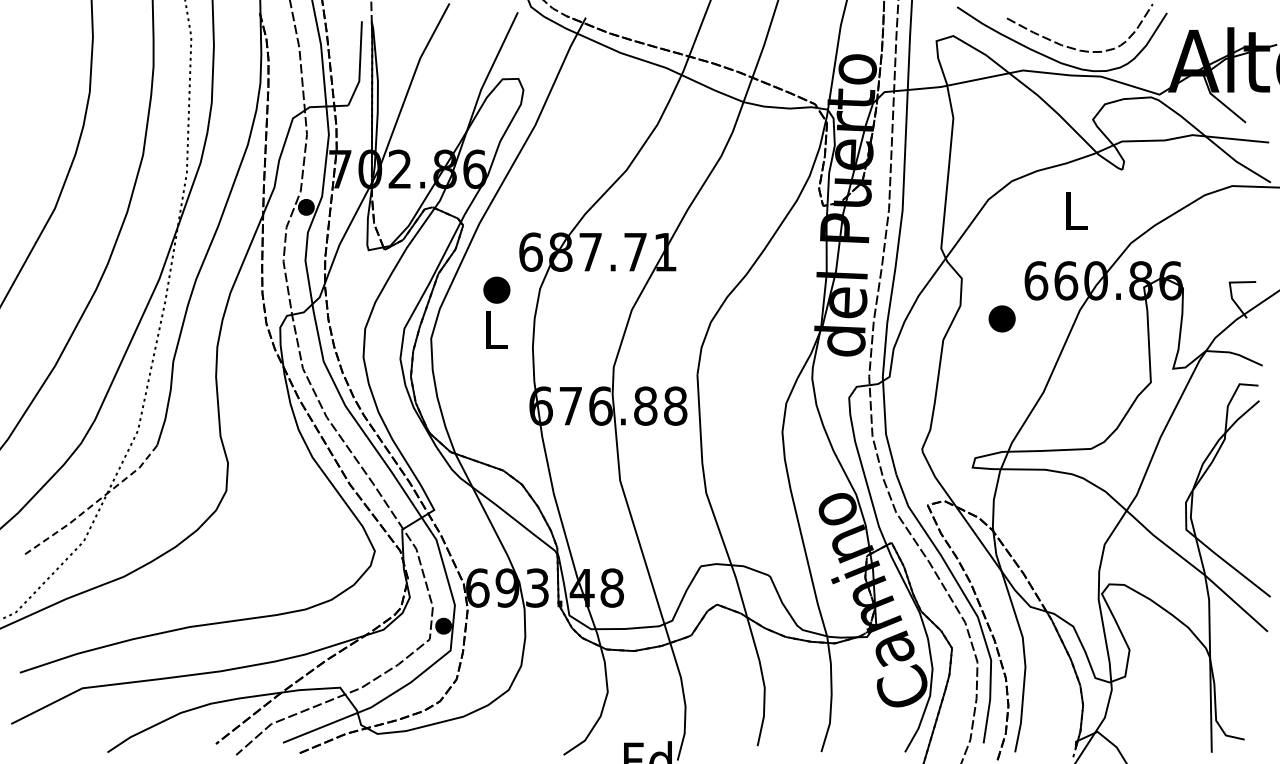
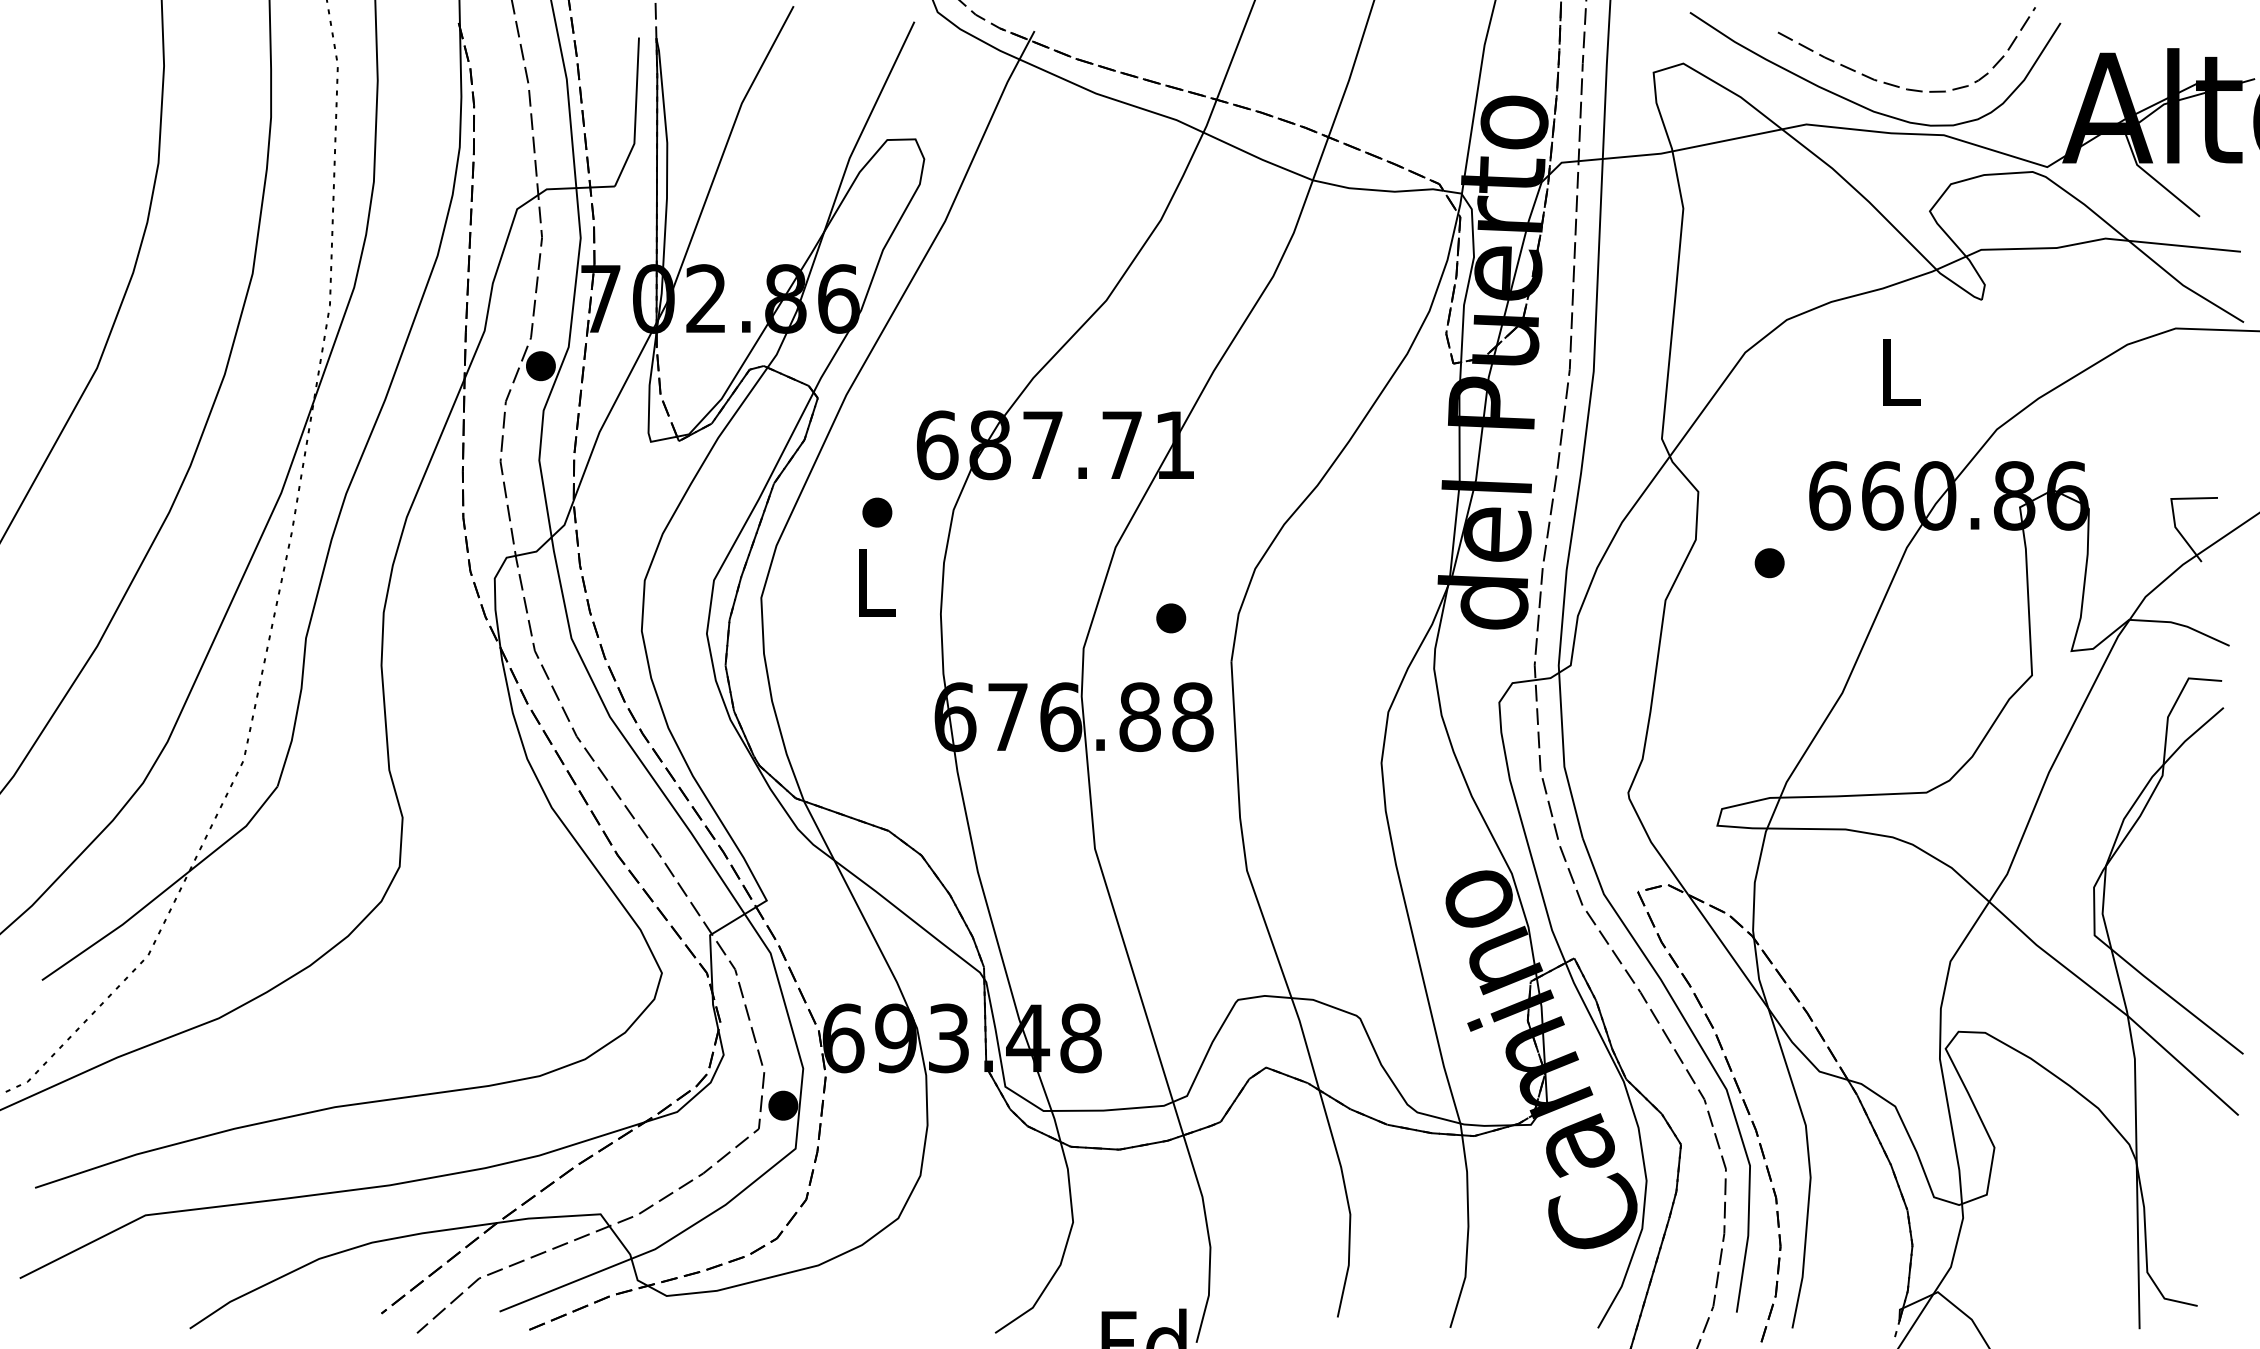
part: (496, 290) -> (876, 512), size x0.62
part: (1002, 318) -> (1770, 562), size x0.62
part: (663, 349) -> (1171, 617), added
line: (93, 504) -> (165, 890), dashed -> solid

